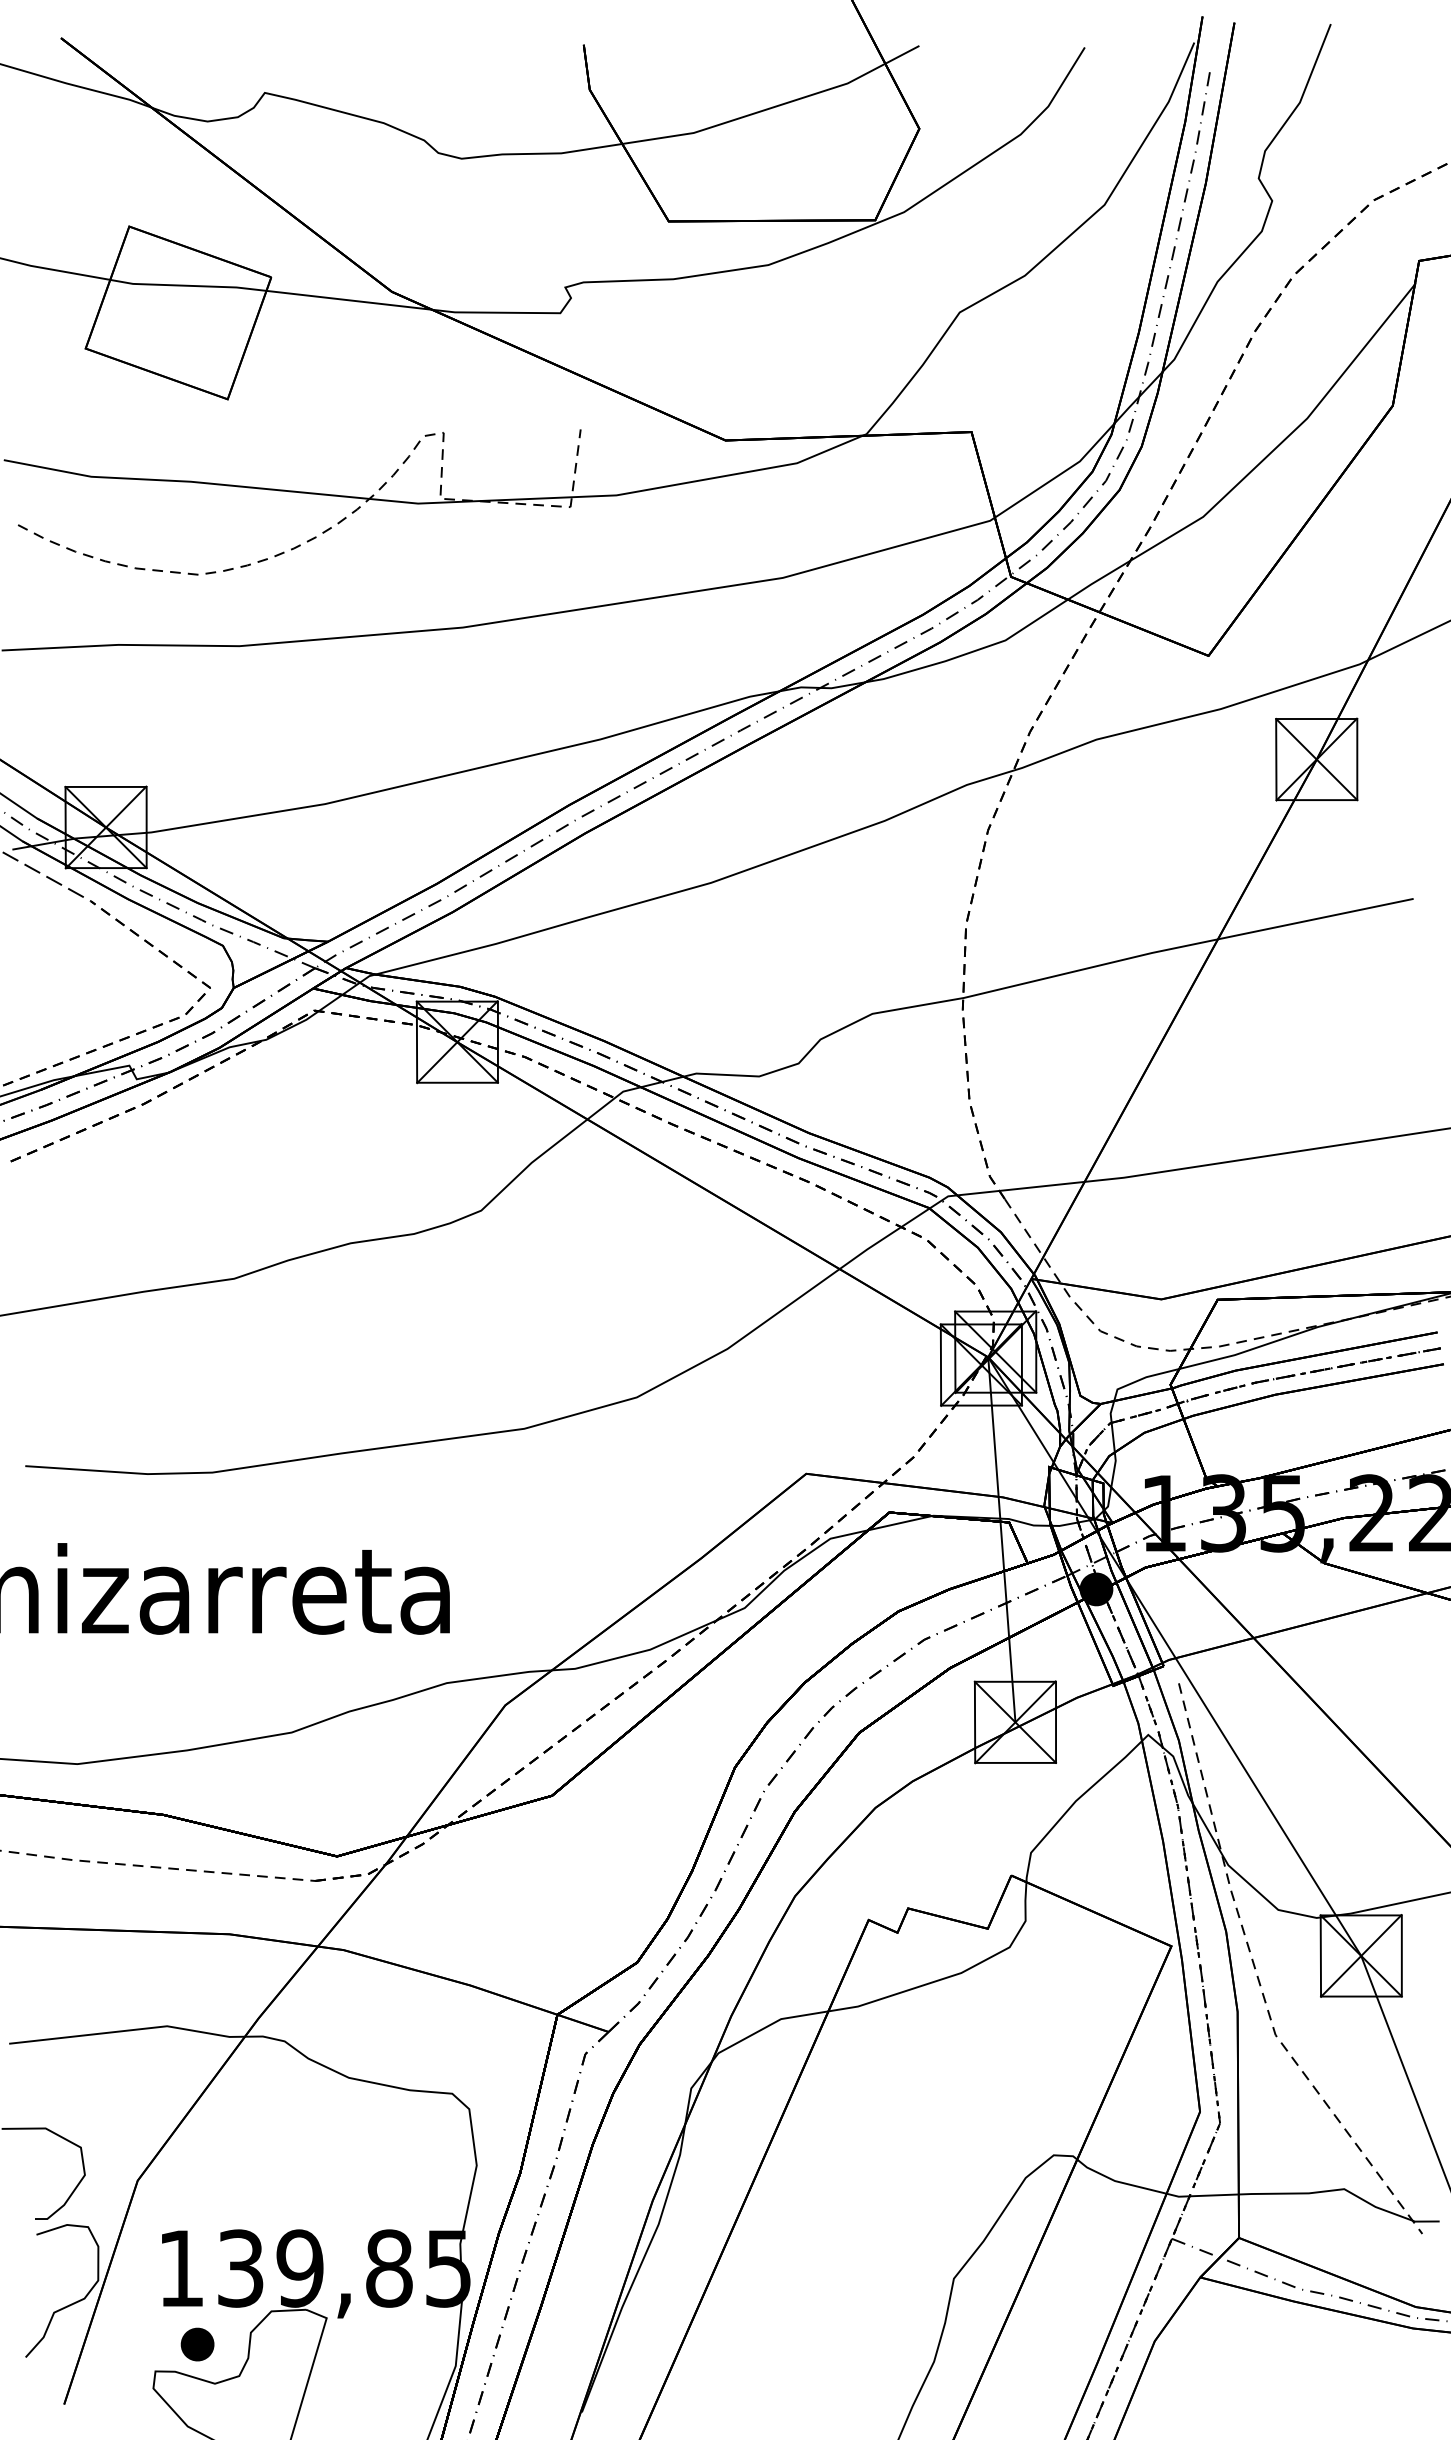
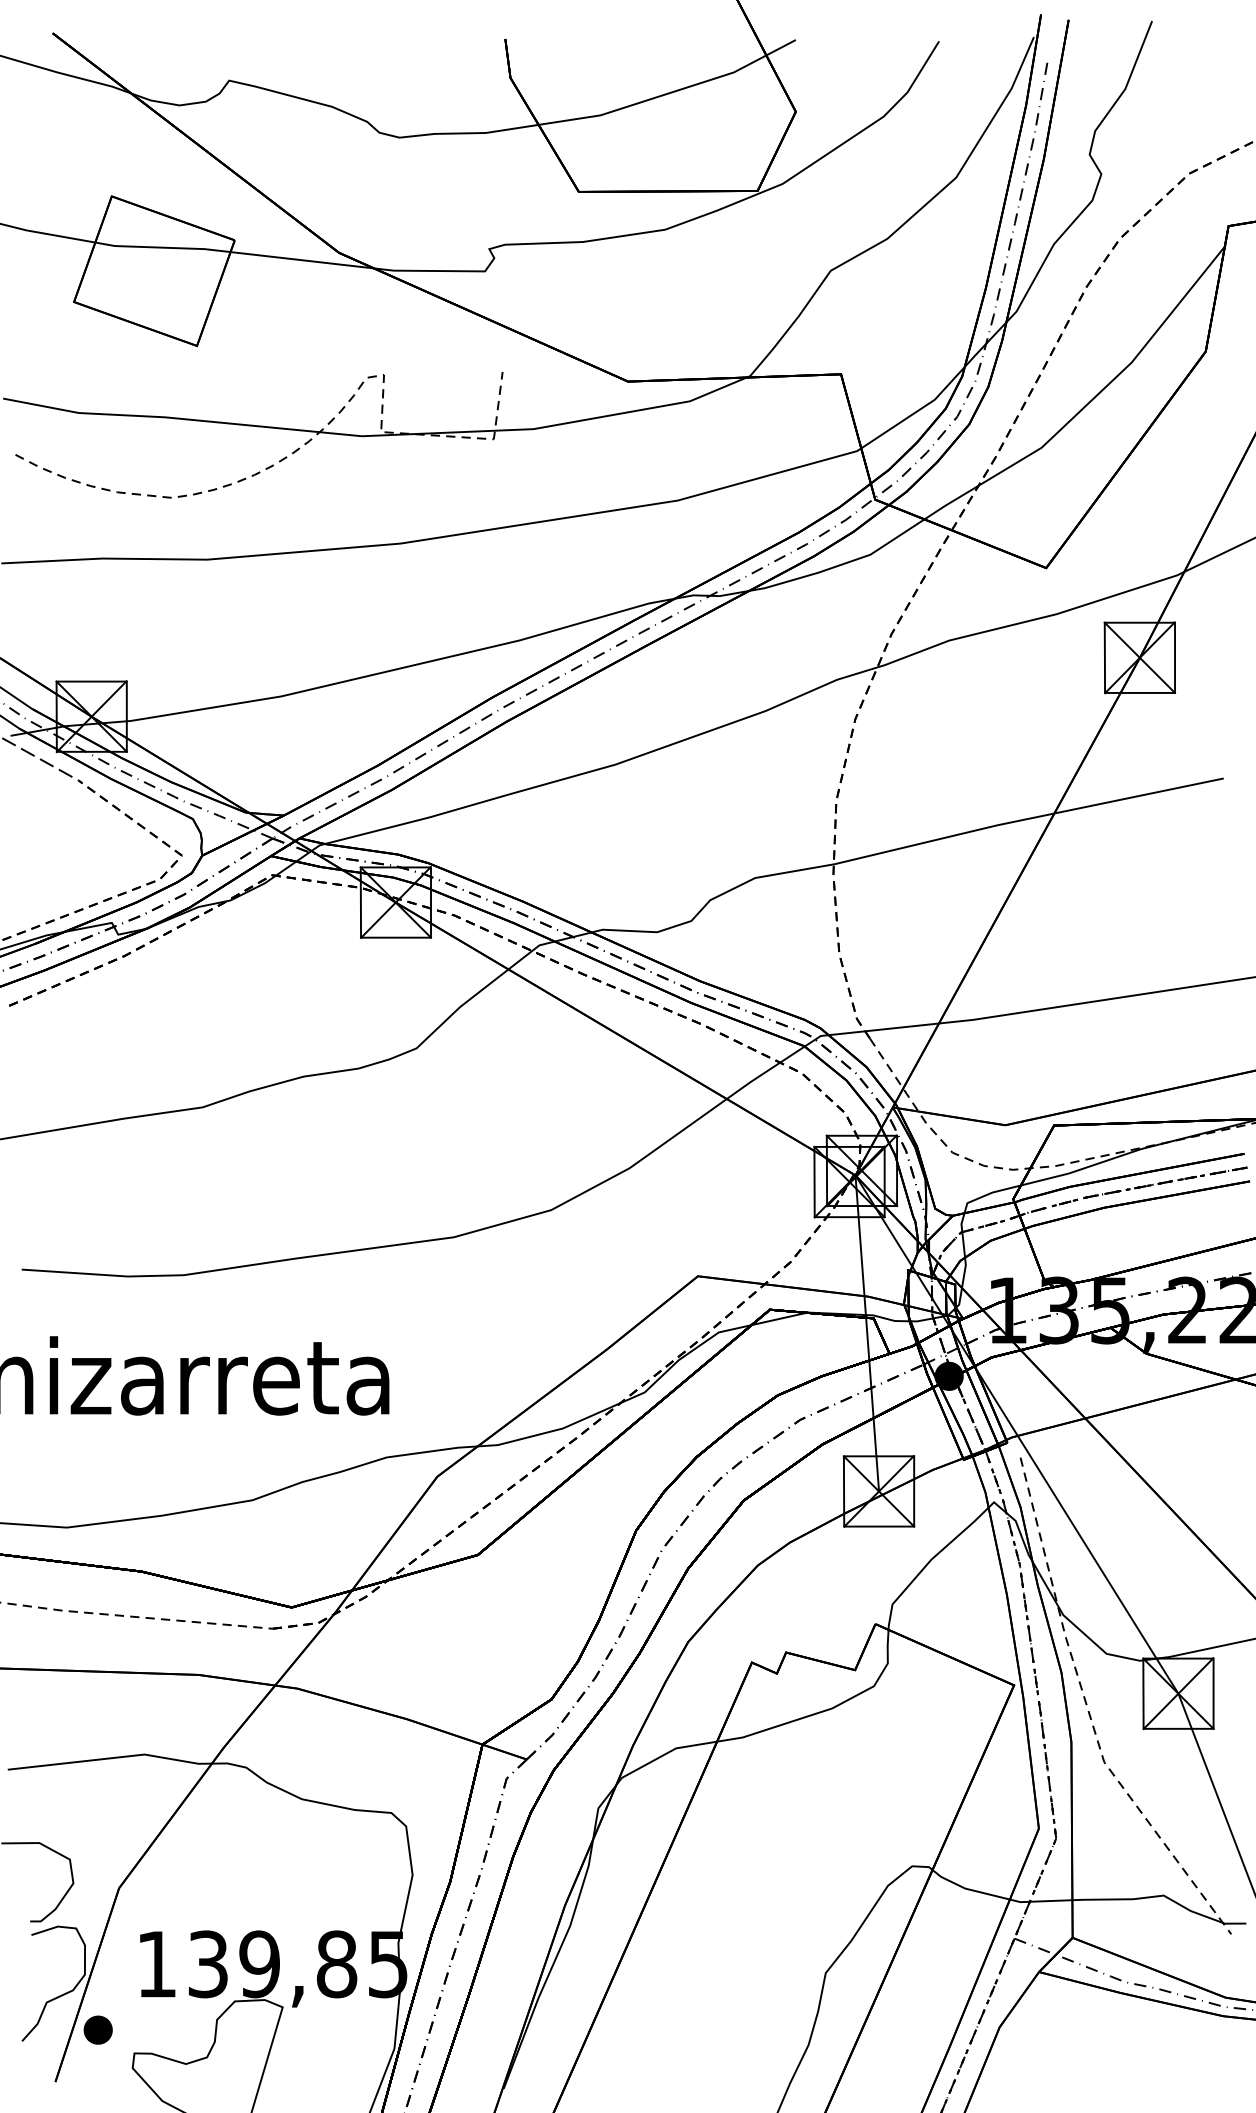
part: (197, 2344) -> (98, 2030), moved

